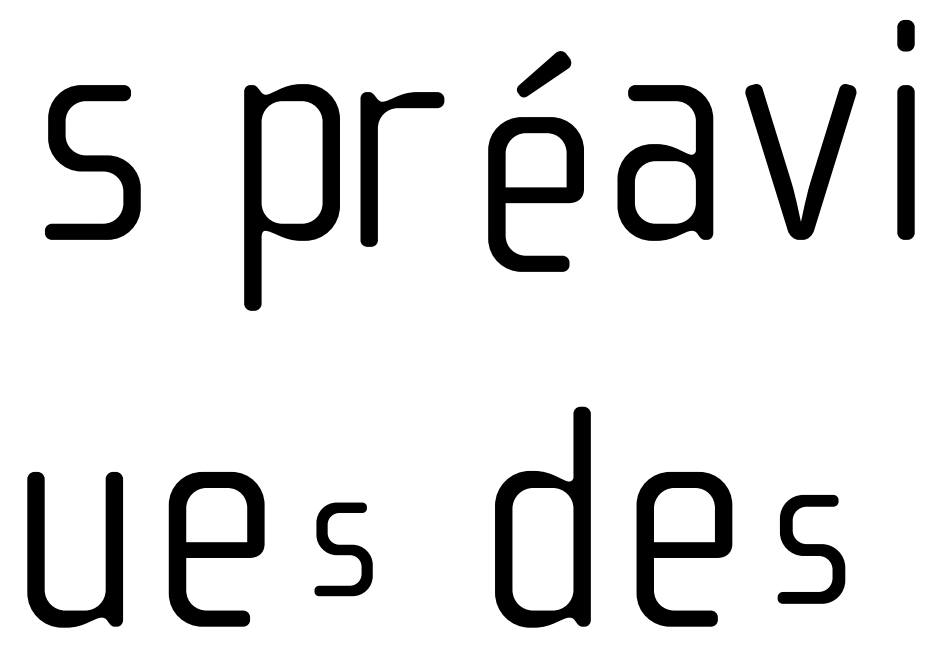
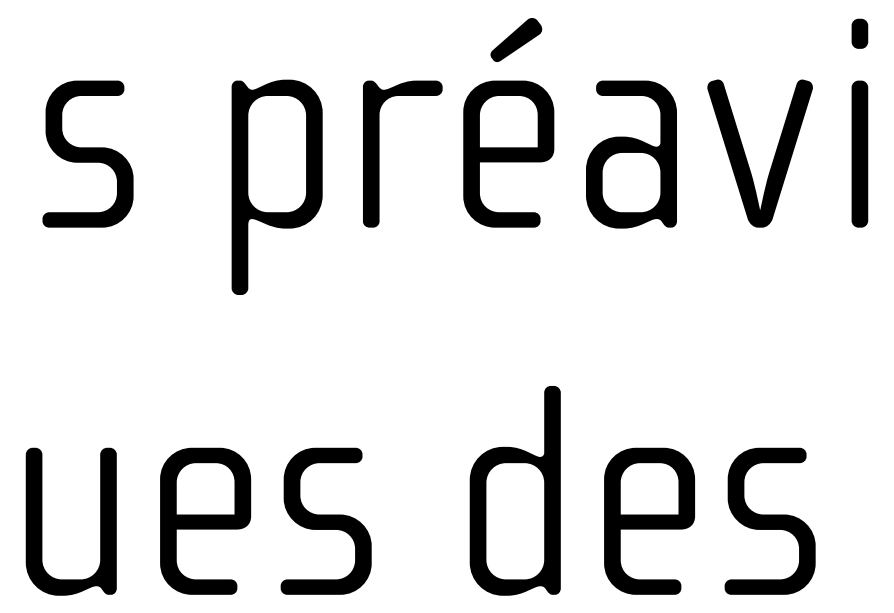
part: (535, 161) -> (508, 122), moved
part: (377, 169) -> (379, 154), moved
part: (343, 549) -> (325, 521), size x1.67
part: (811, 549) -> (770, 521), size x1.43

